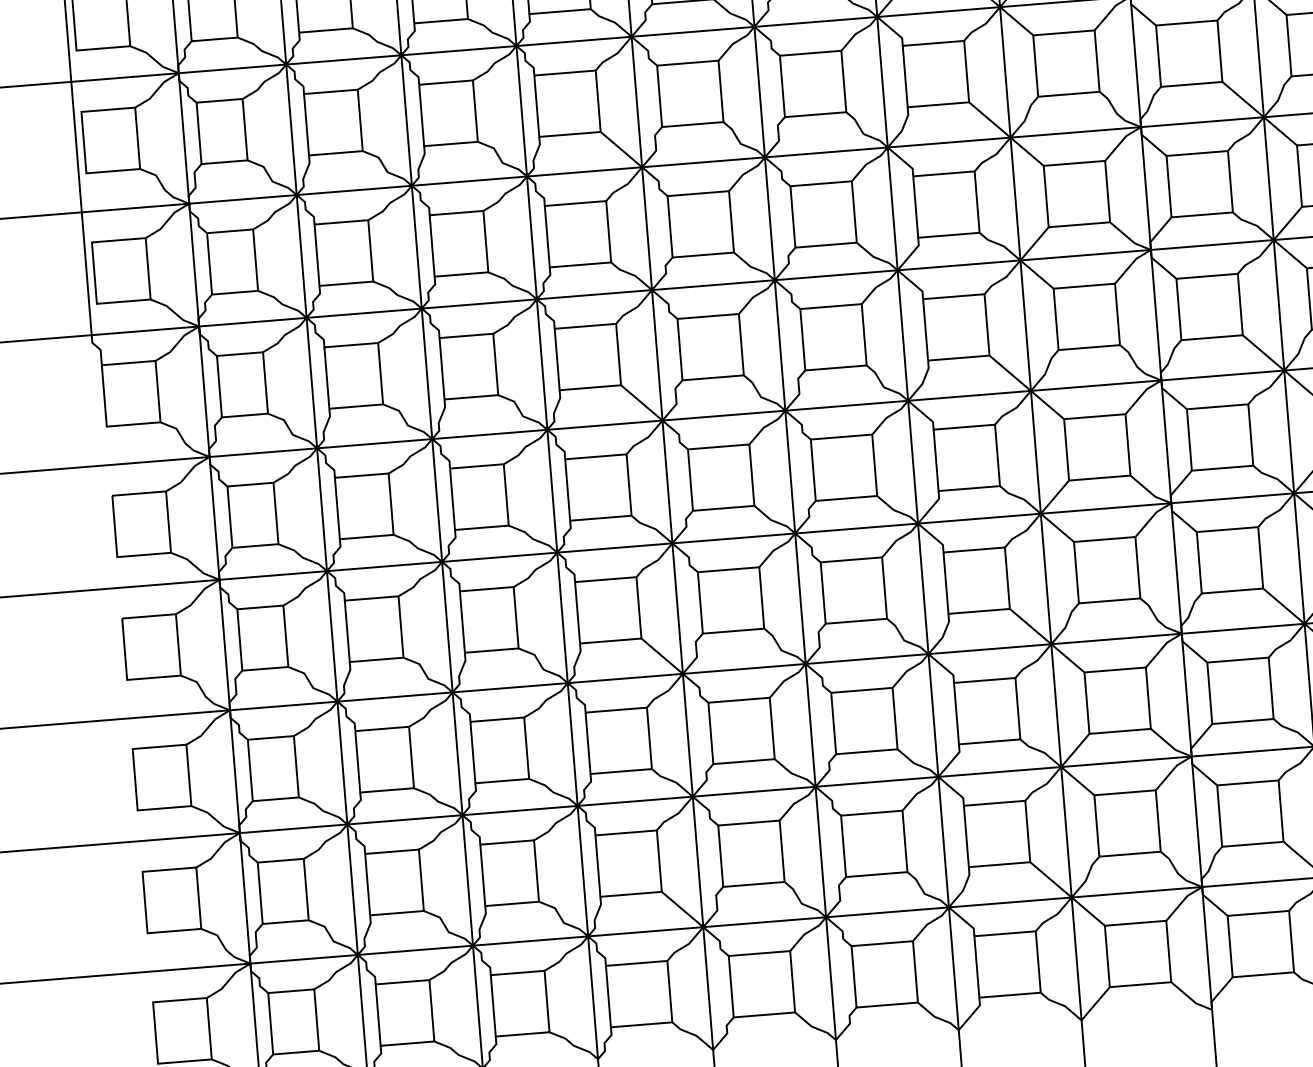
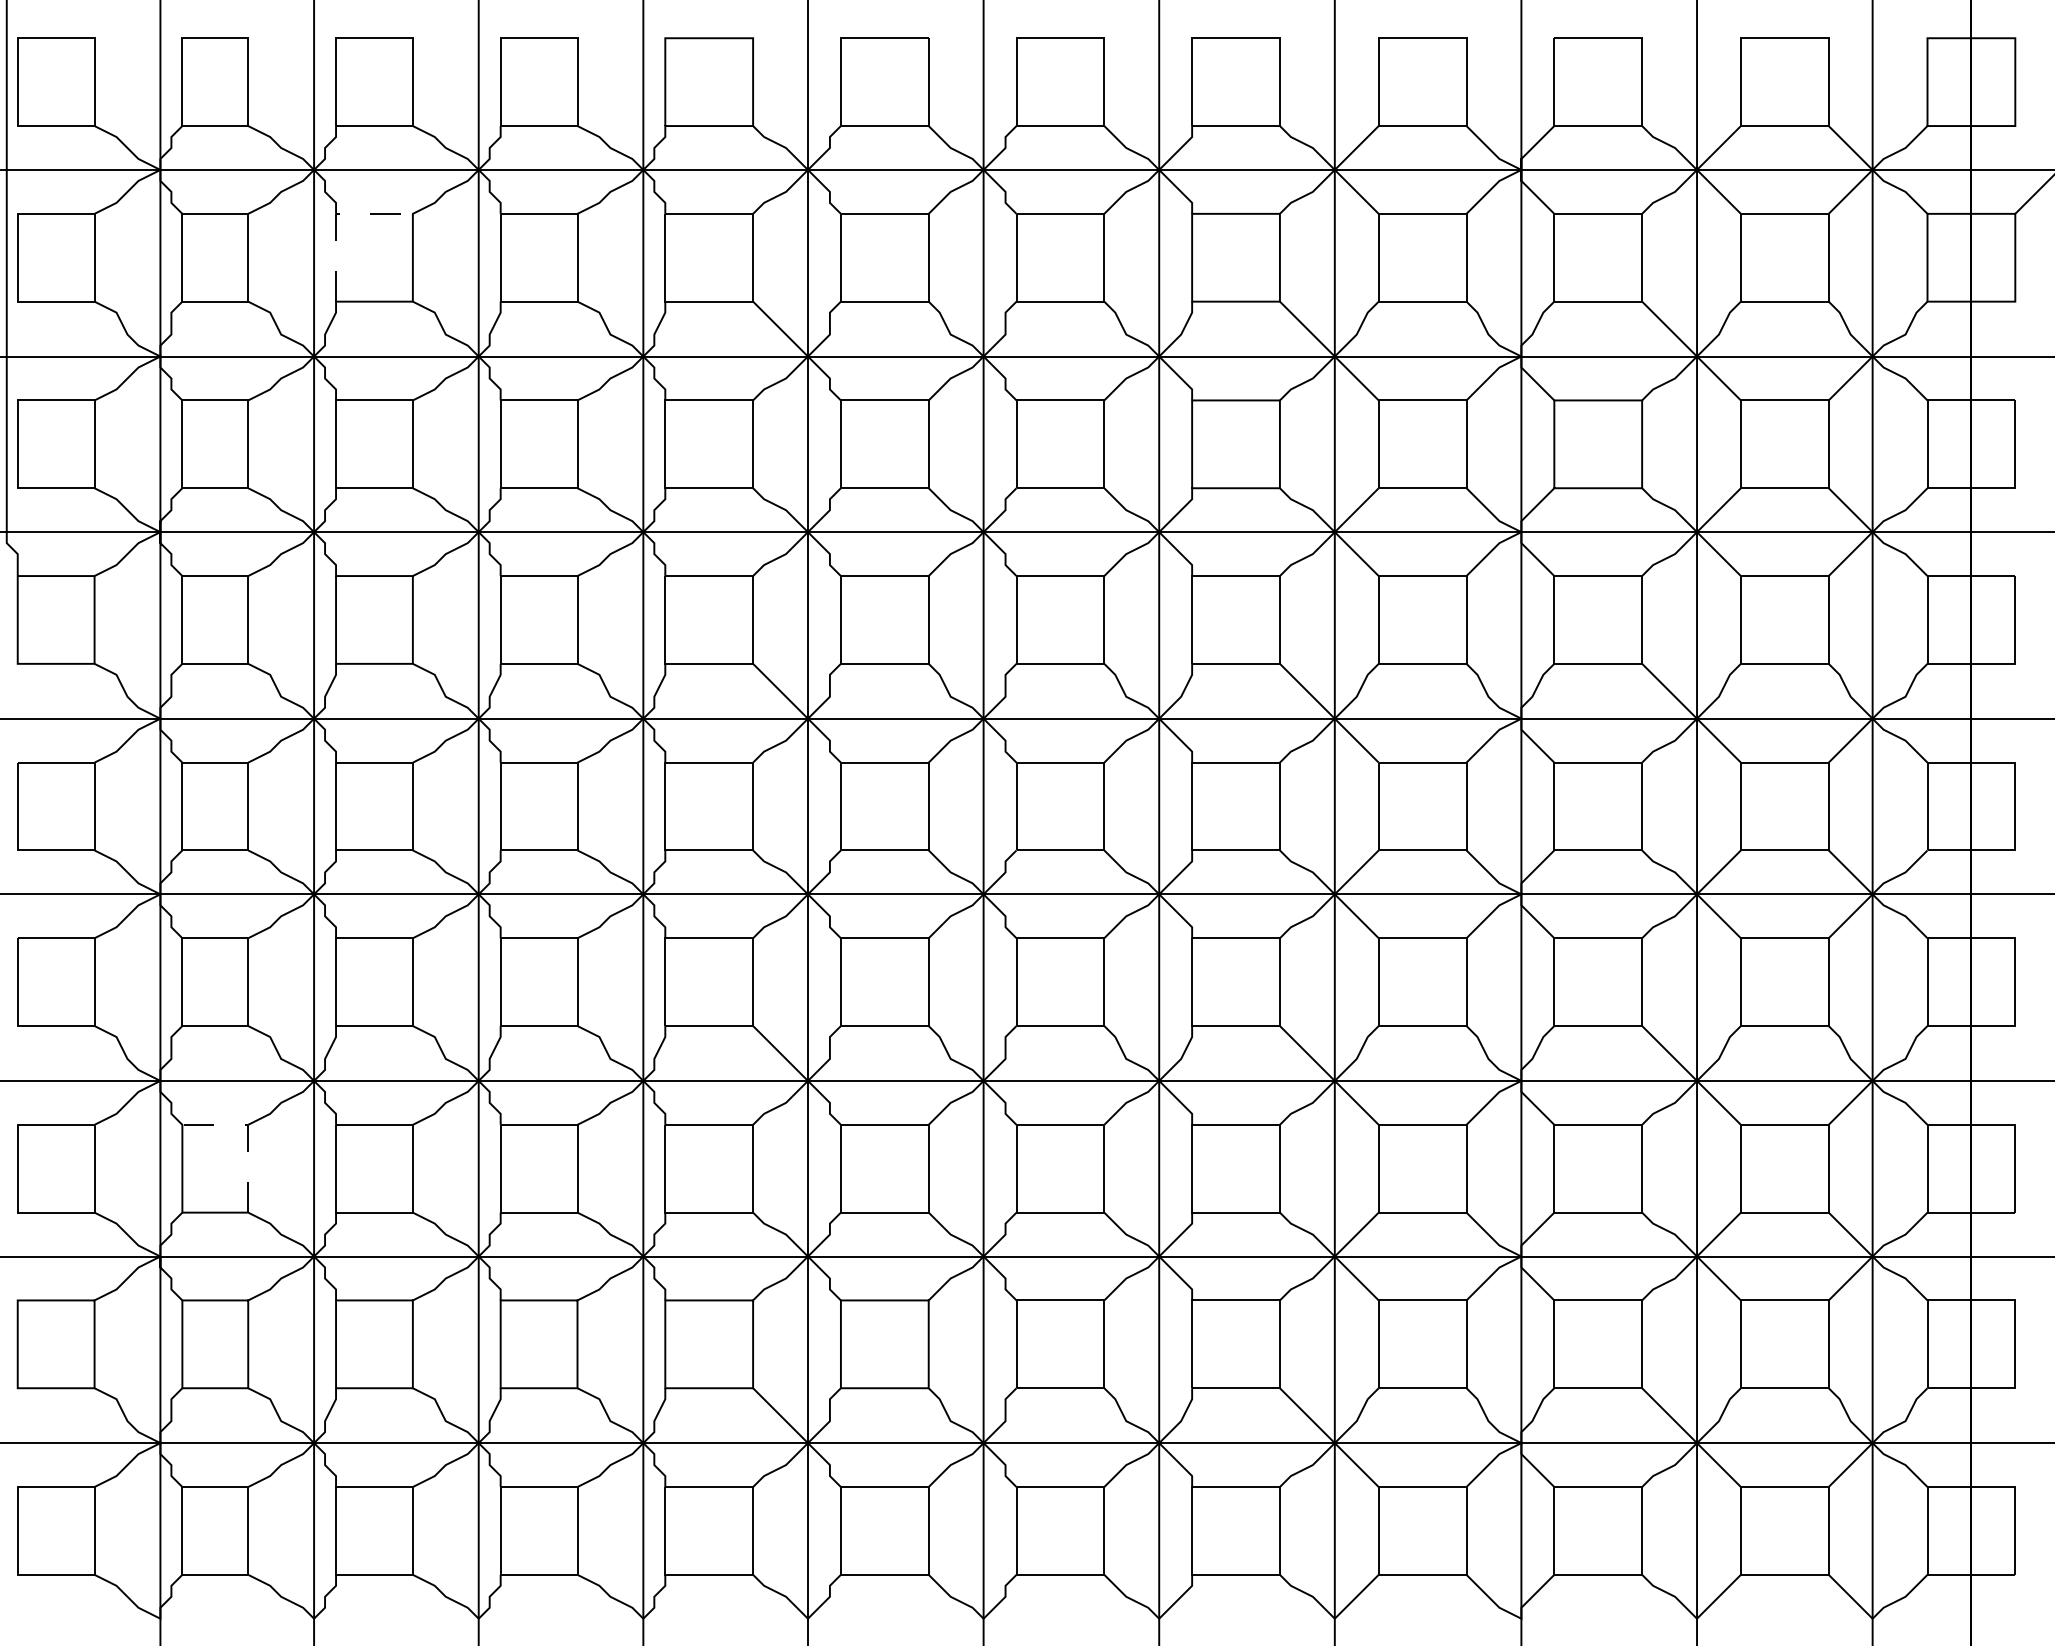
line: (304, 97) -> (336, 218), solid -> dashed
line: (294, 742) -> (248, 1134), solid -> dashed

